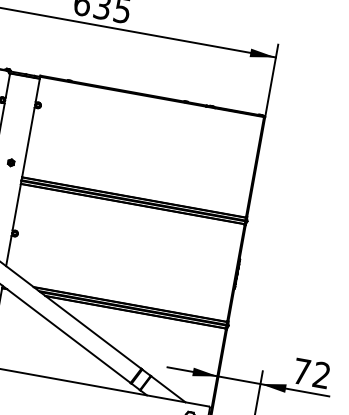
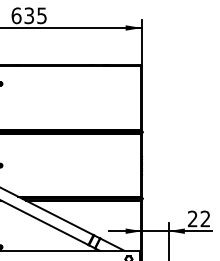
text: (301, 370) -> (192, 218), 72 -> 22

